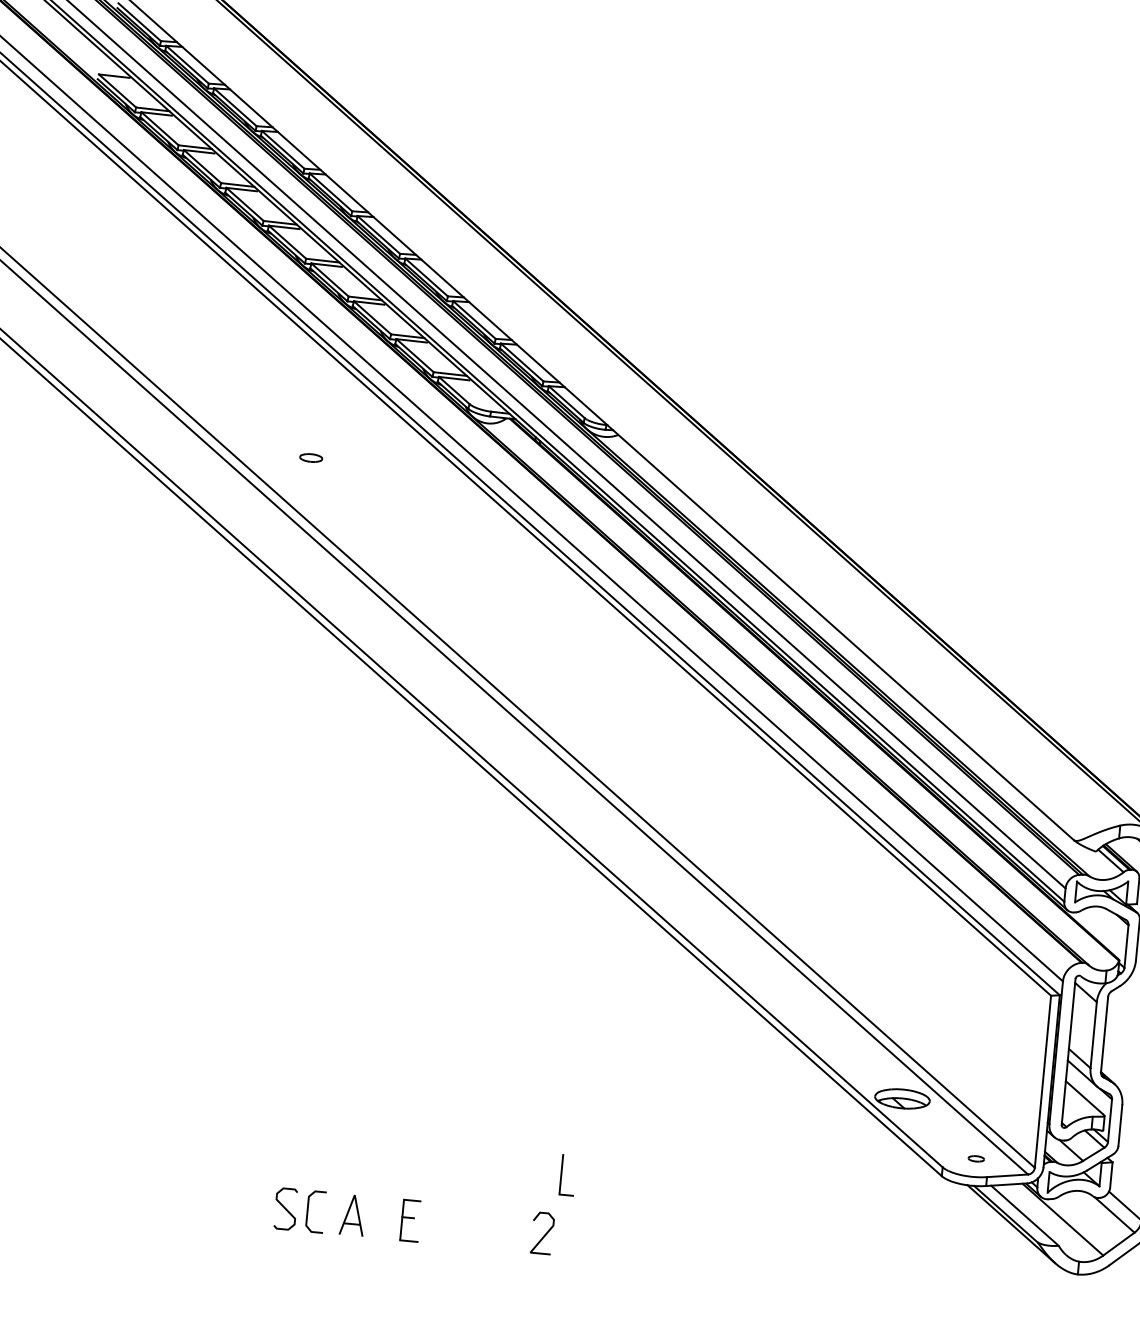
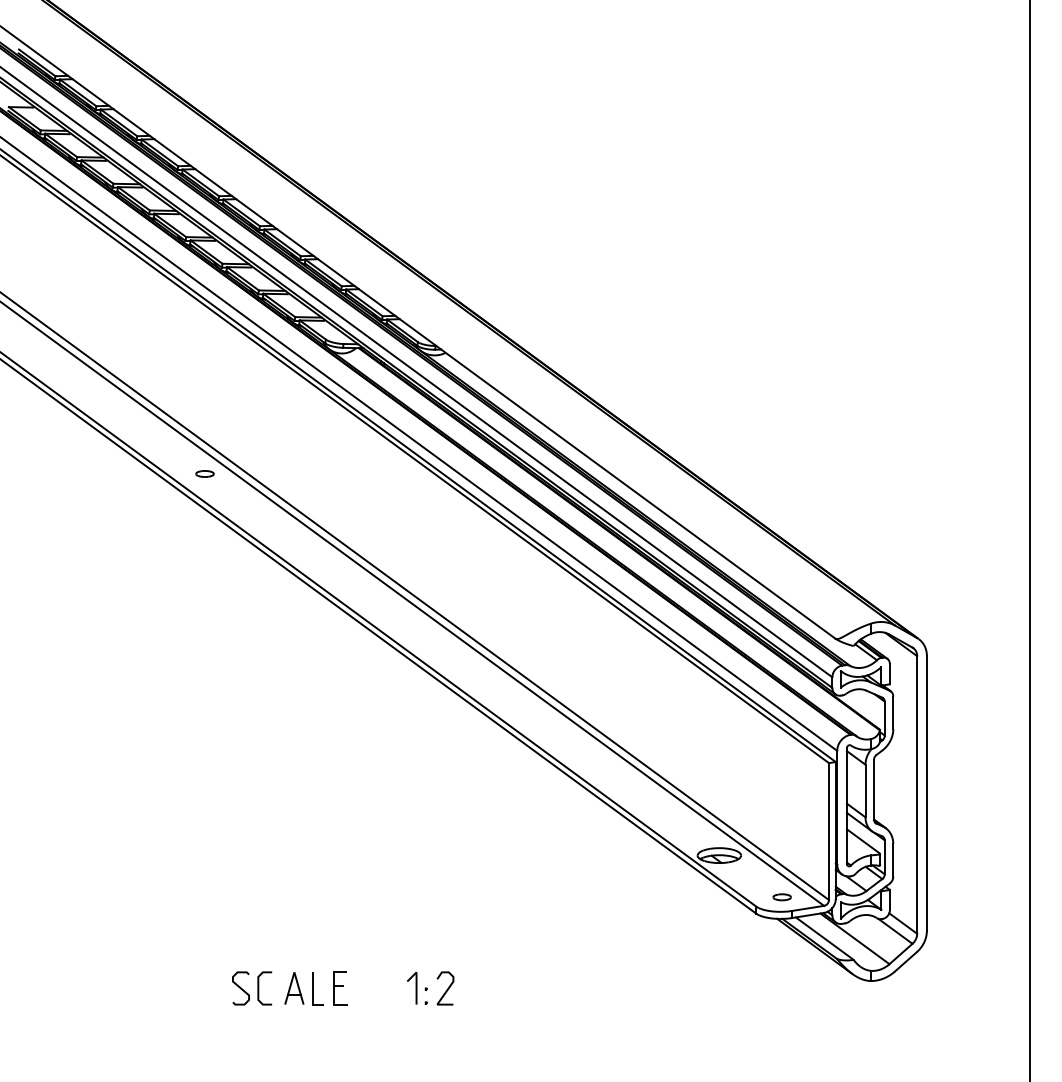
part: (310, 457) -> (204, 473), moved
part: (975, 1158) -> (781, 897), size x1.43
line: (562, 1174) -> (313, 988), moved
part: (507, 1230) -> (417, 988), added

